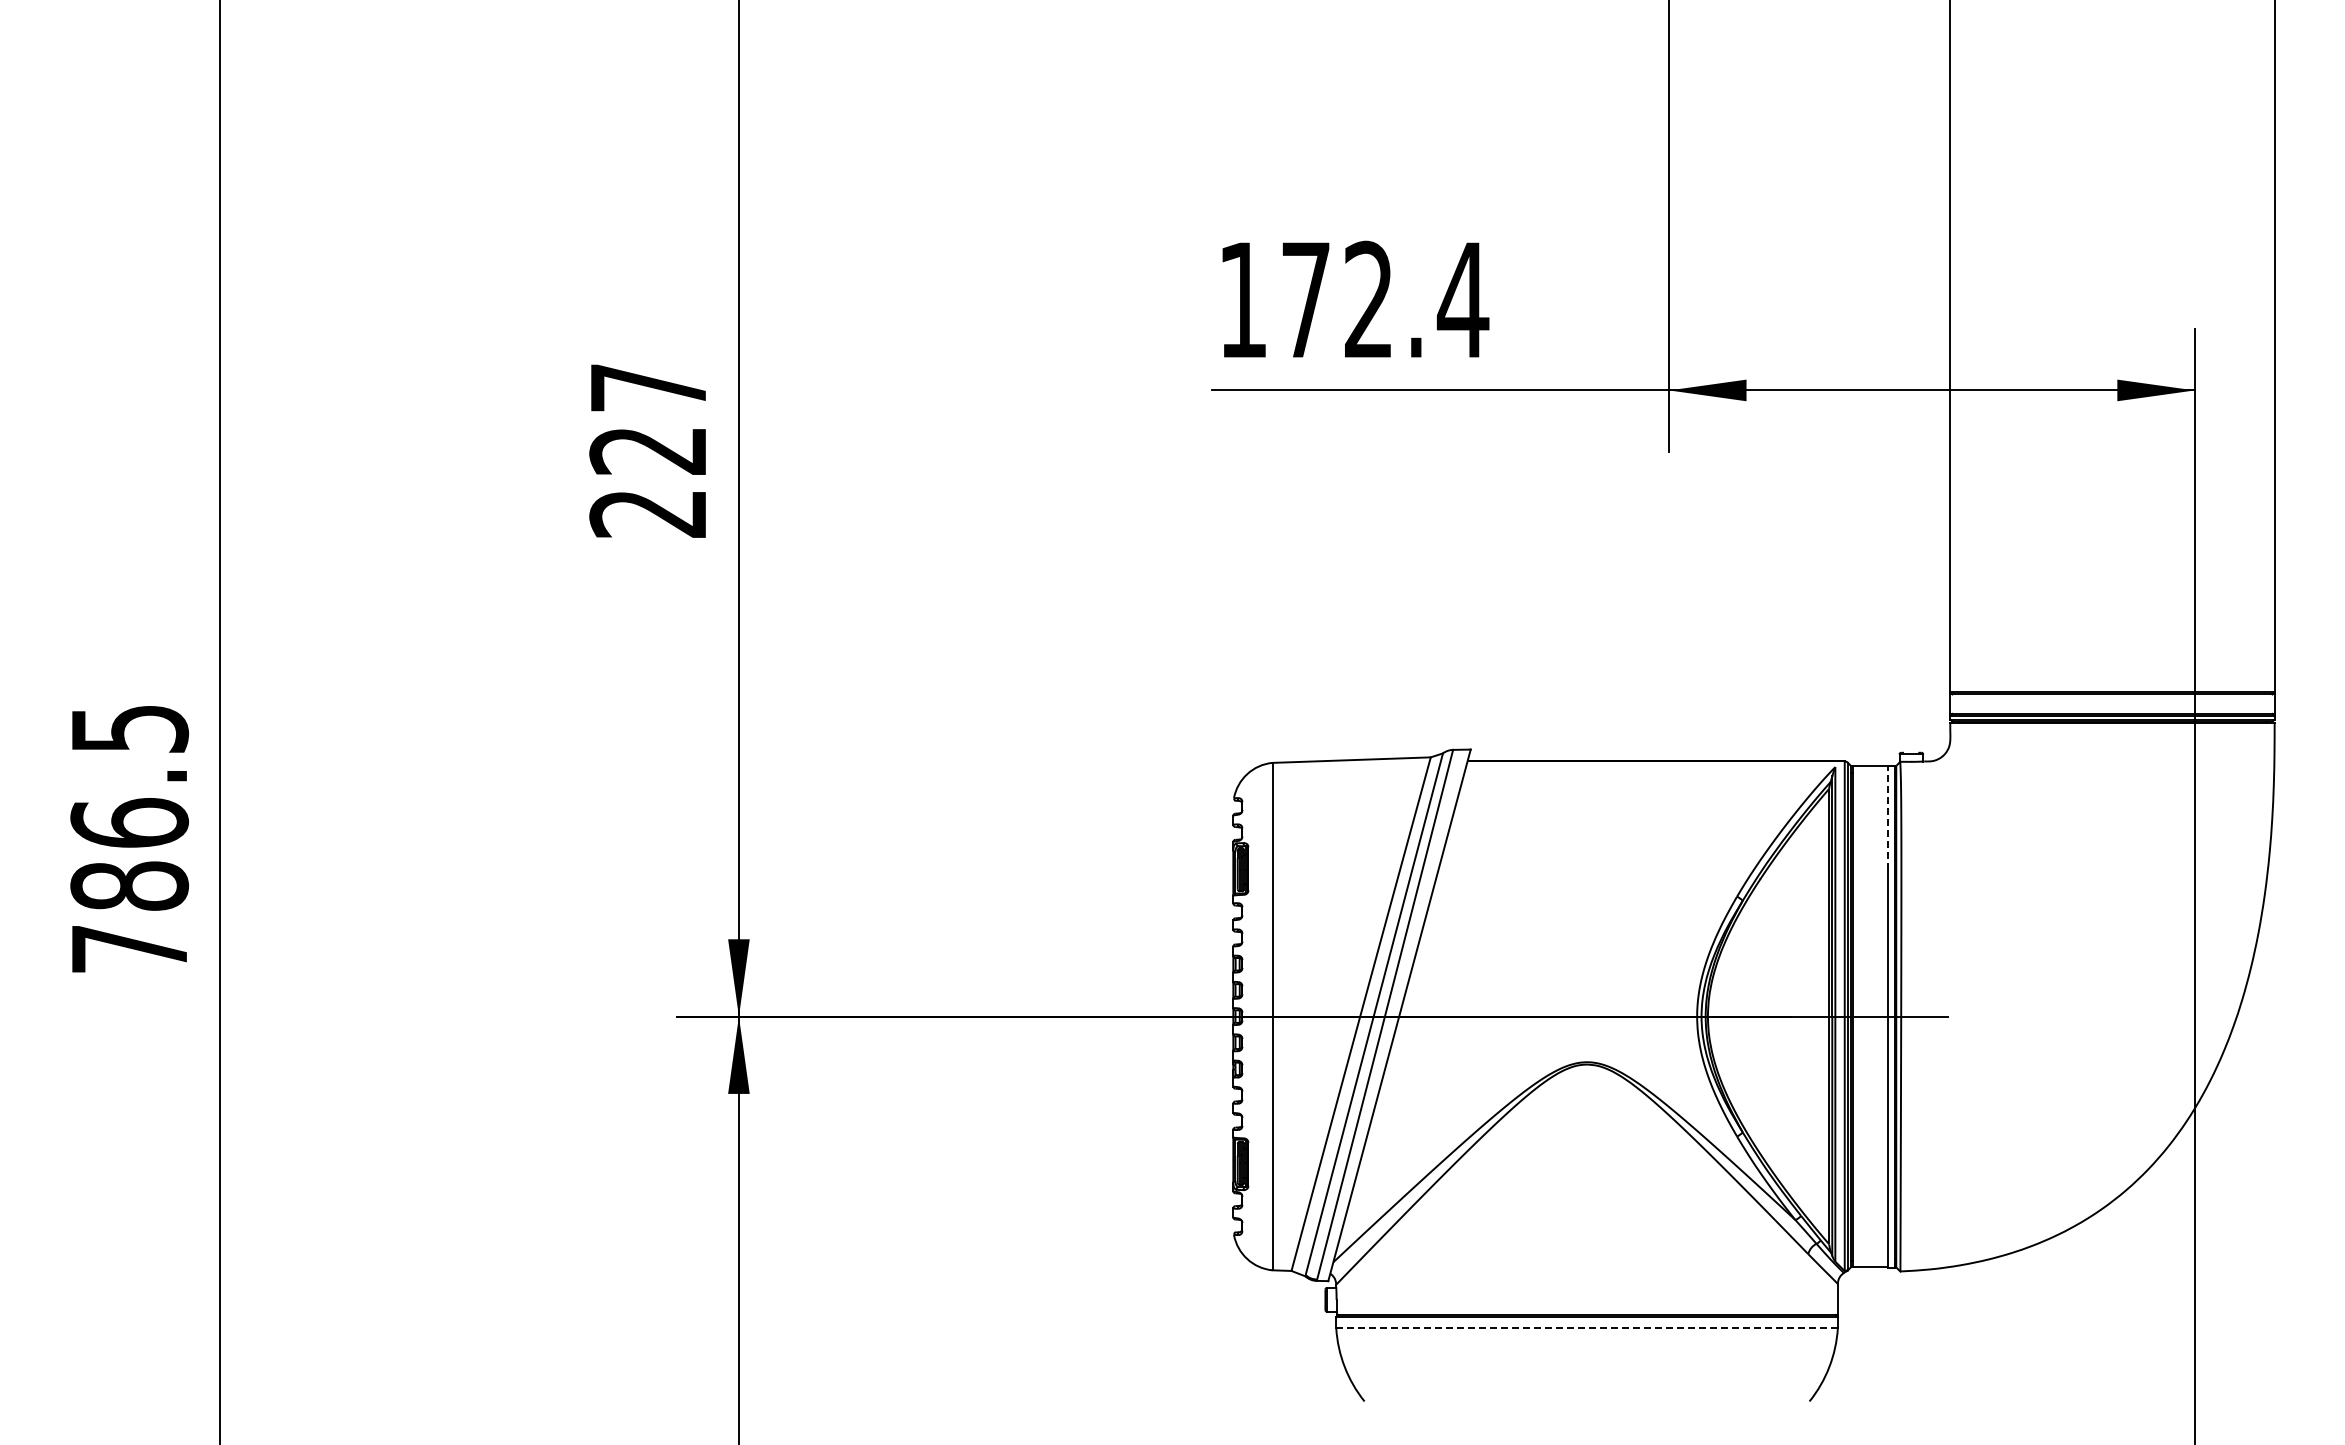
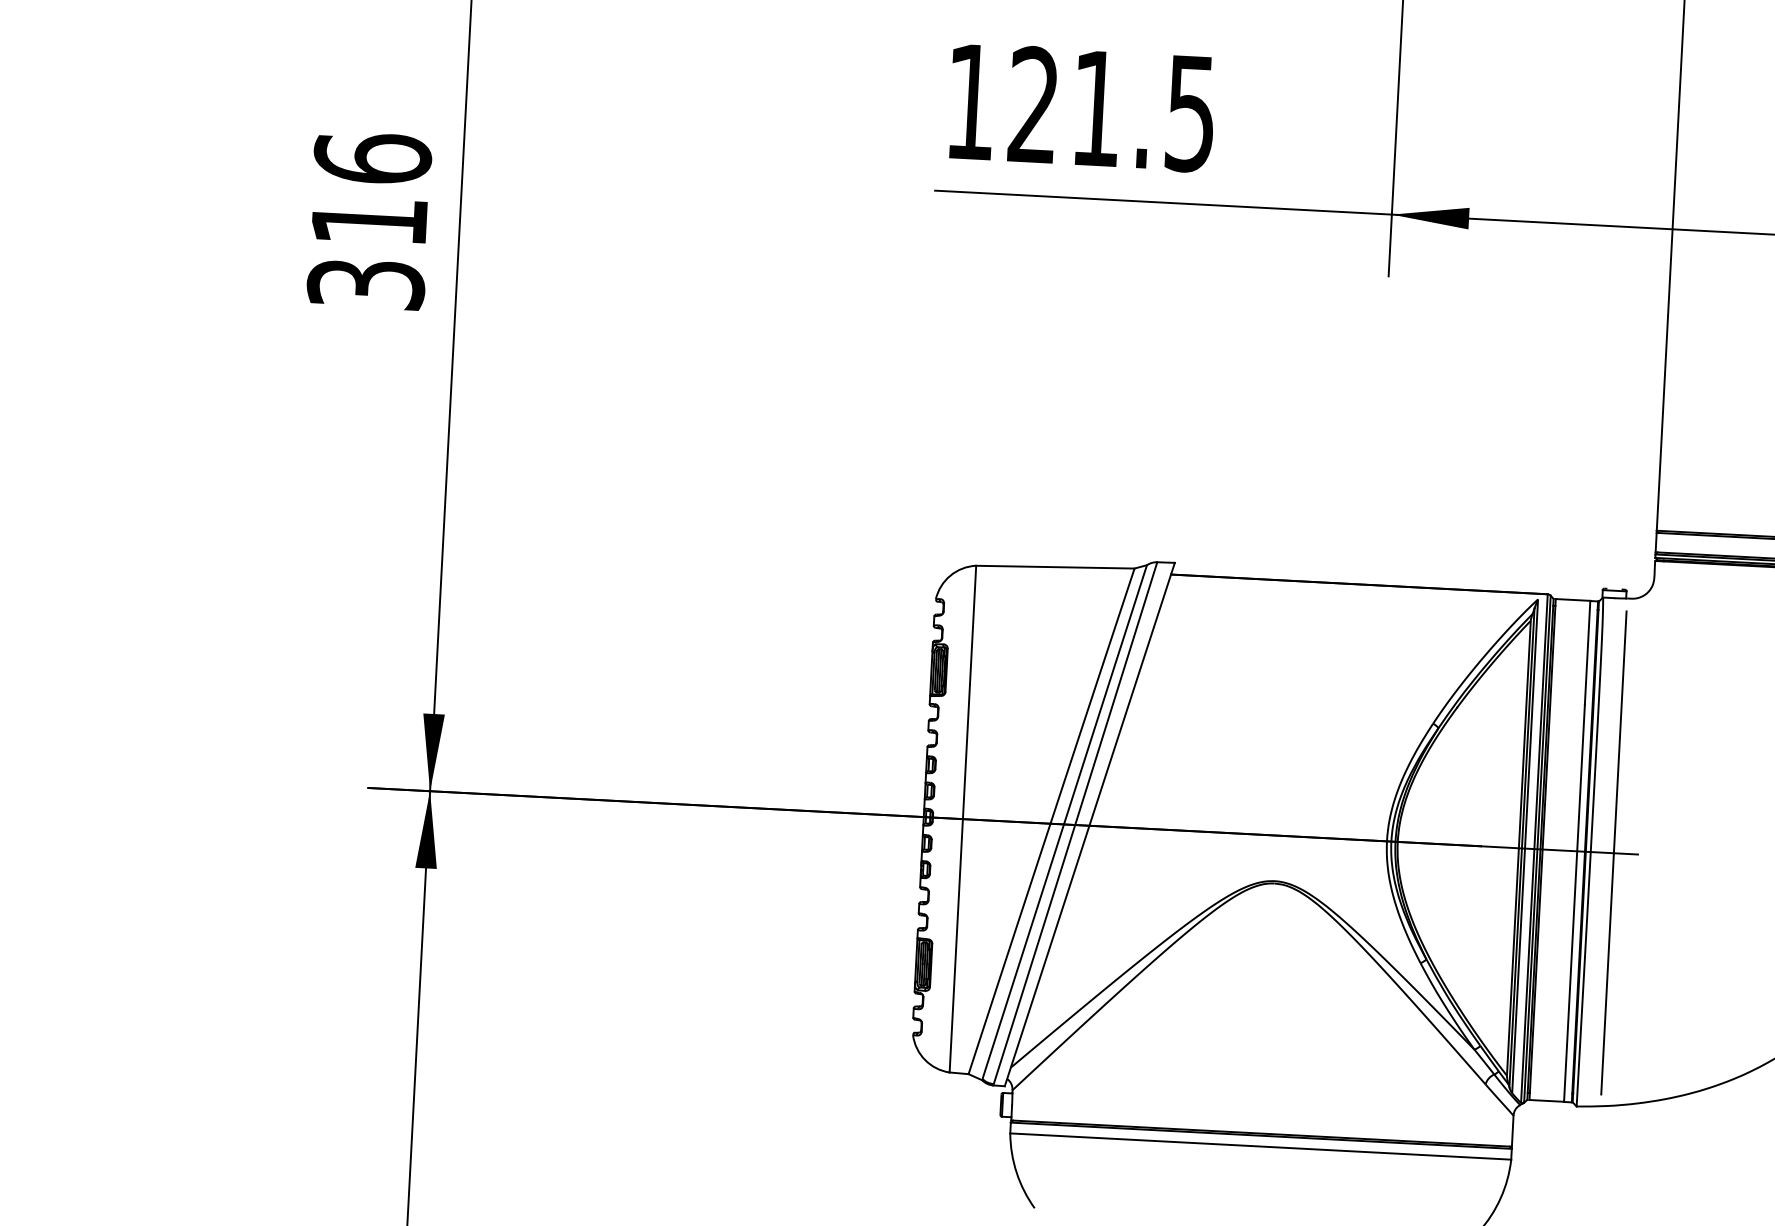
text: (1385, 299) -> (1113, 108), 172.4 -> 121.5
text: (648, 449) -> (369, 220), 227 -> 316
line: (1887, 817) -> (1587, 652), dashed -> solid
line: (1924, 1016) -> (1614, 853), added
line: (1587, 1327) -> (1261, 1146), dashed -> solid

